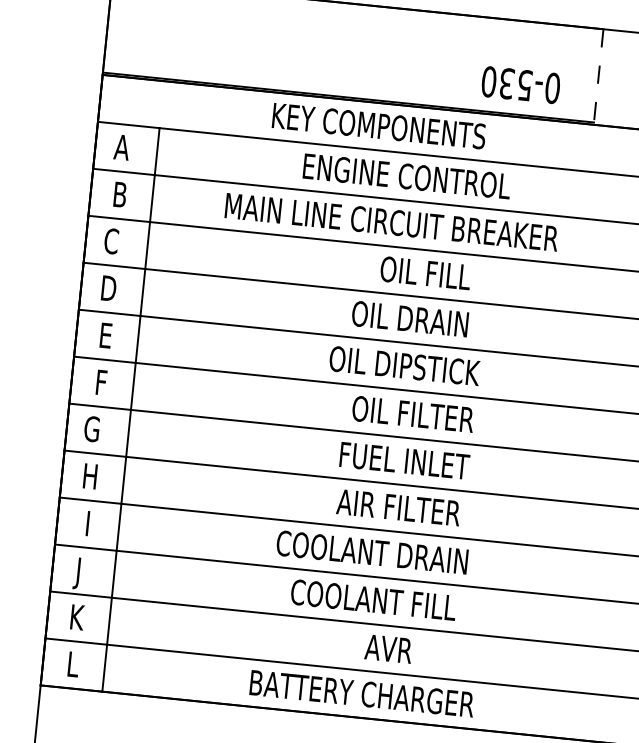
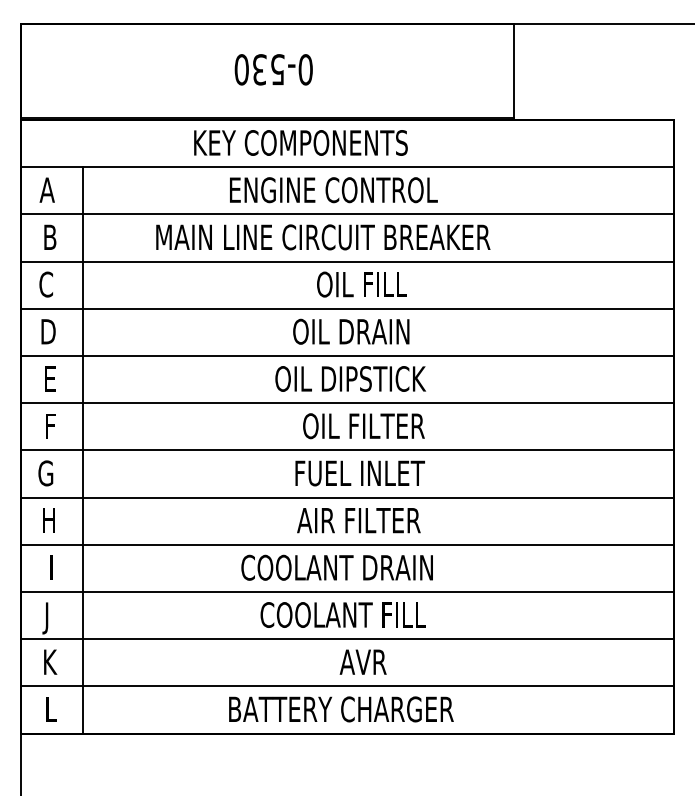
line: (598, 75) -> (514, 70), dashed -> solid
text: (520, 84) -> (273, 69), moved

